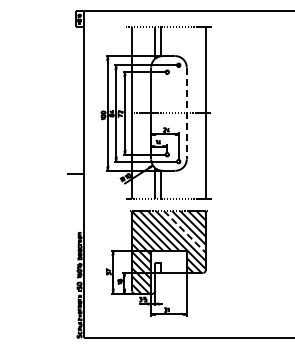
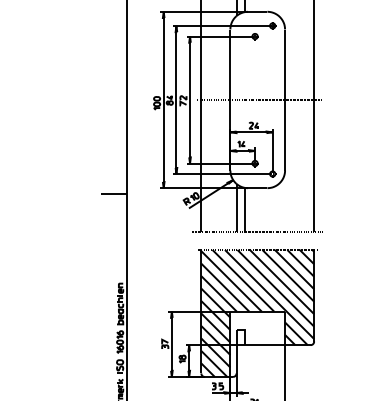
line: (186, 113) -> (284, 100), dashed -> solid
line: (184, 231) -> (281, 281), dashed -> solid

